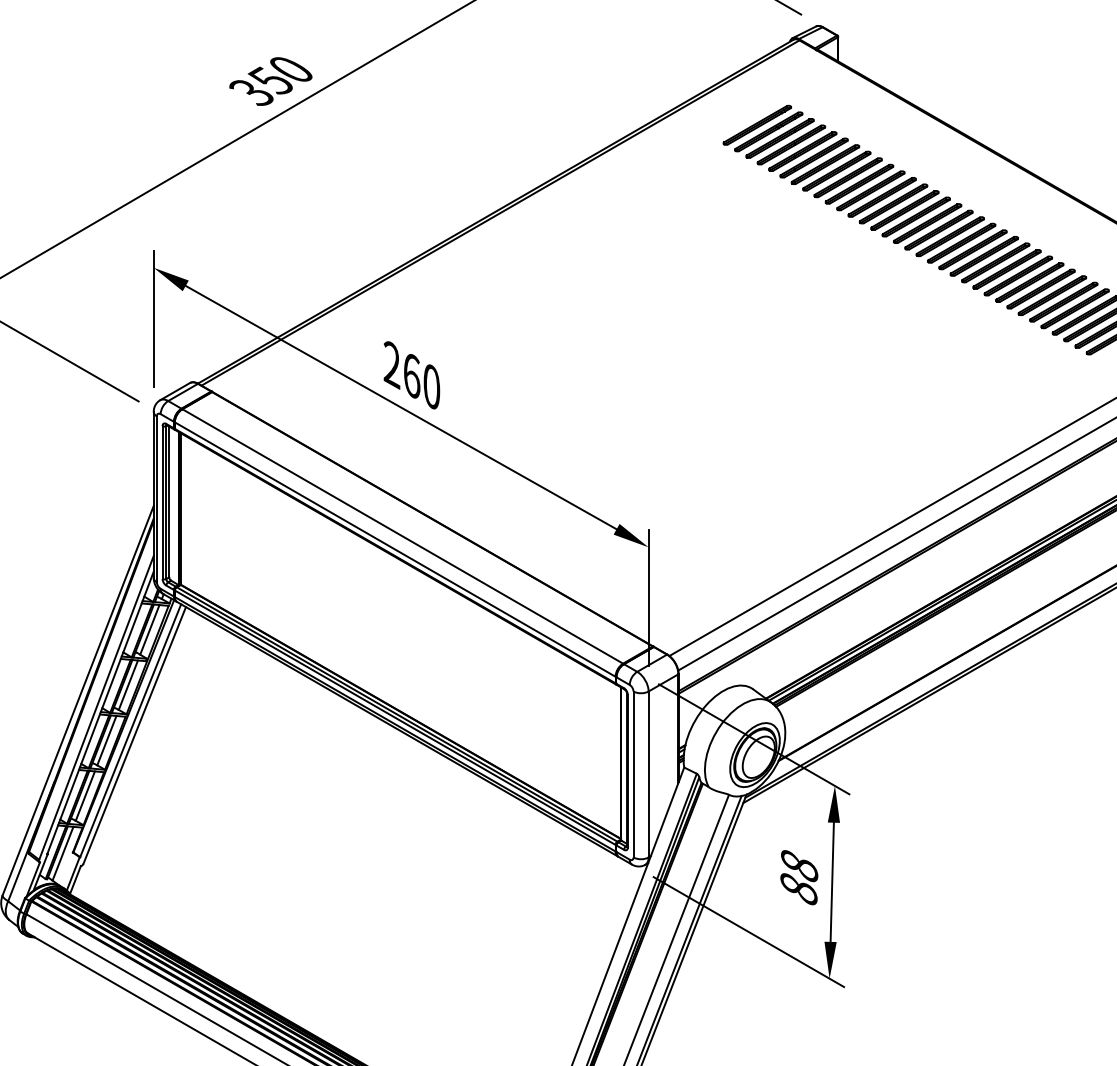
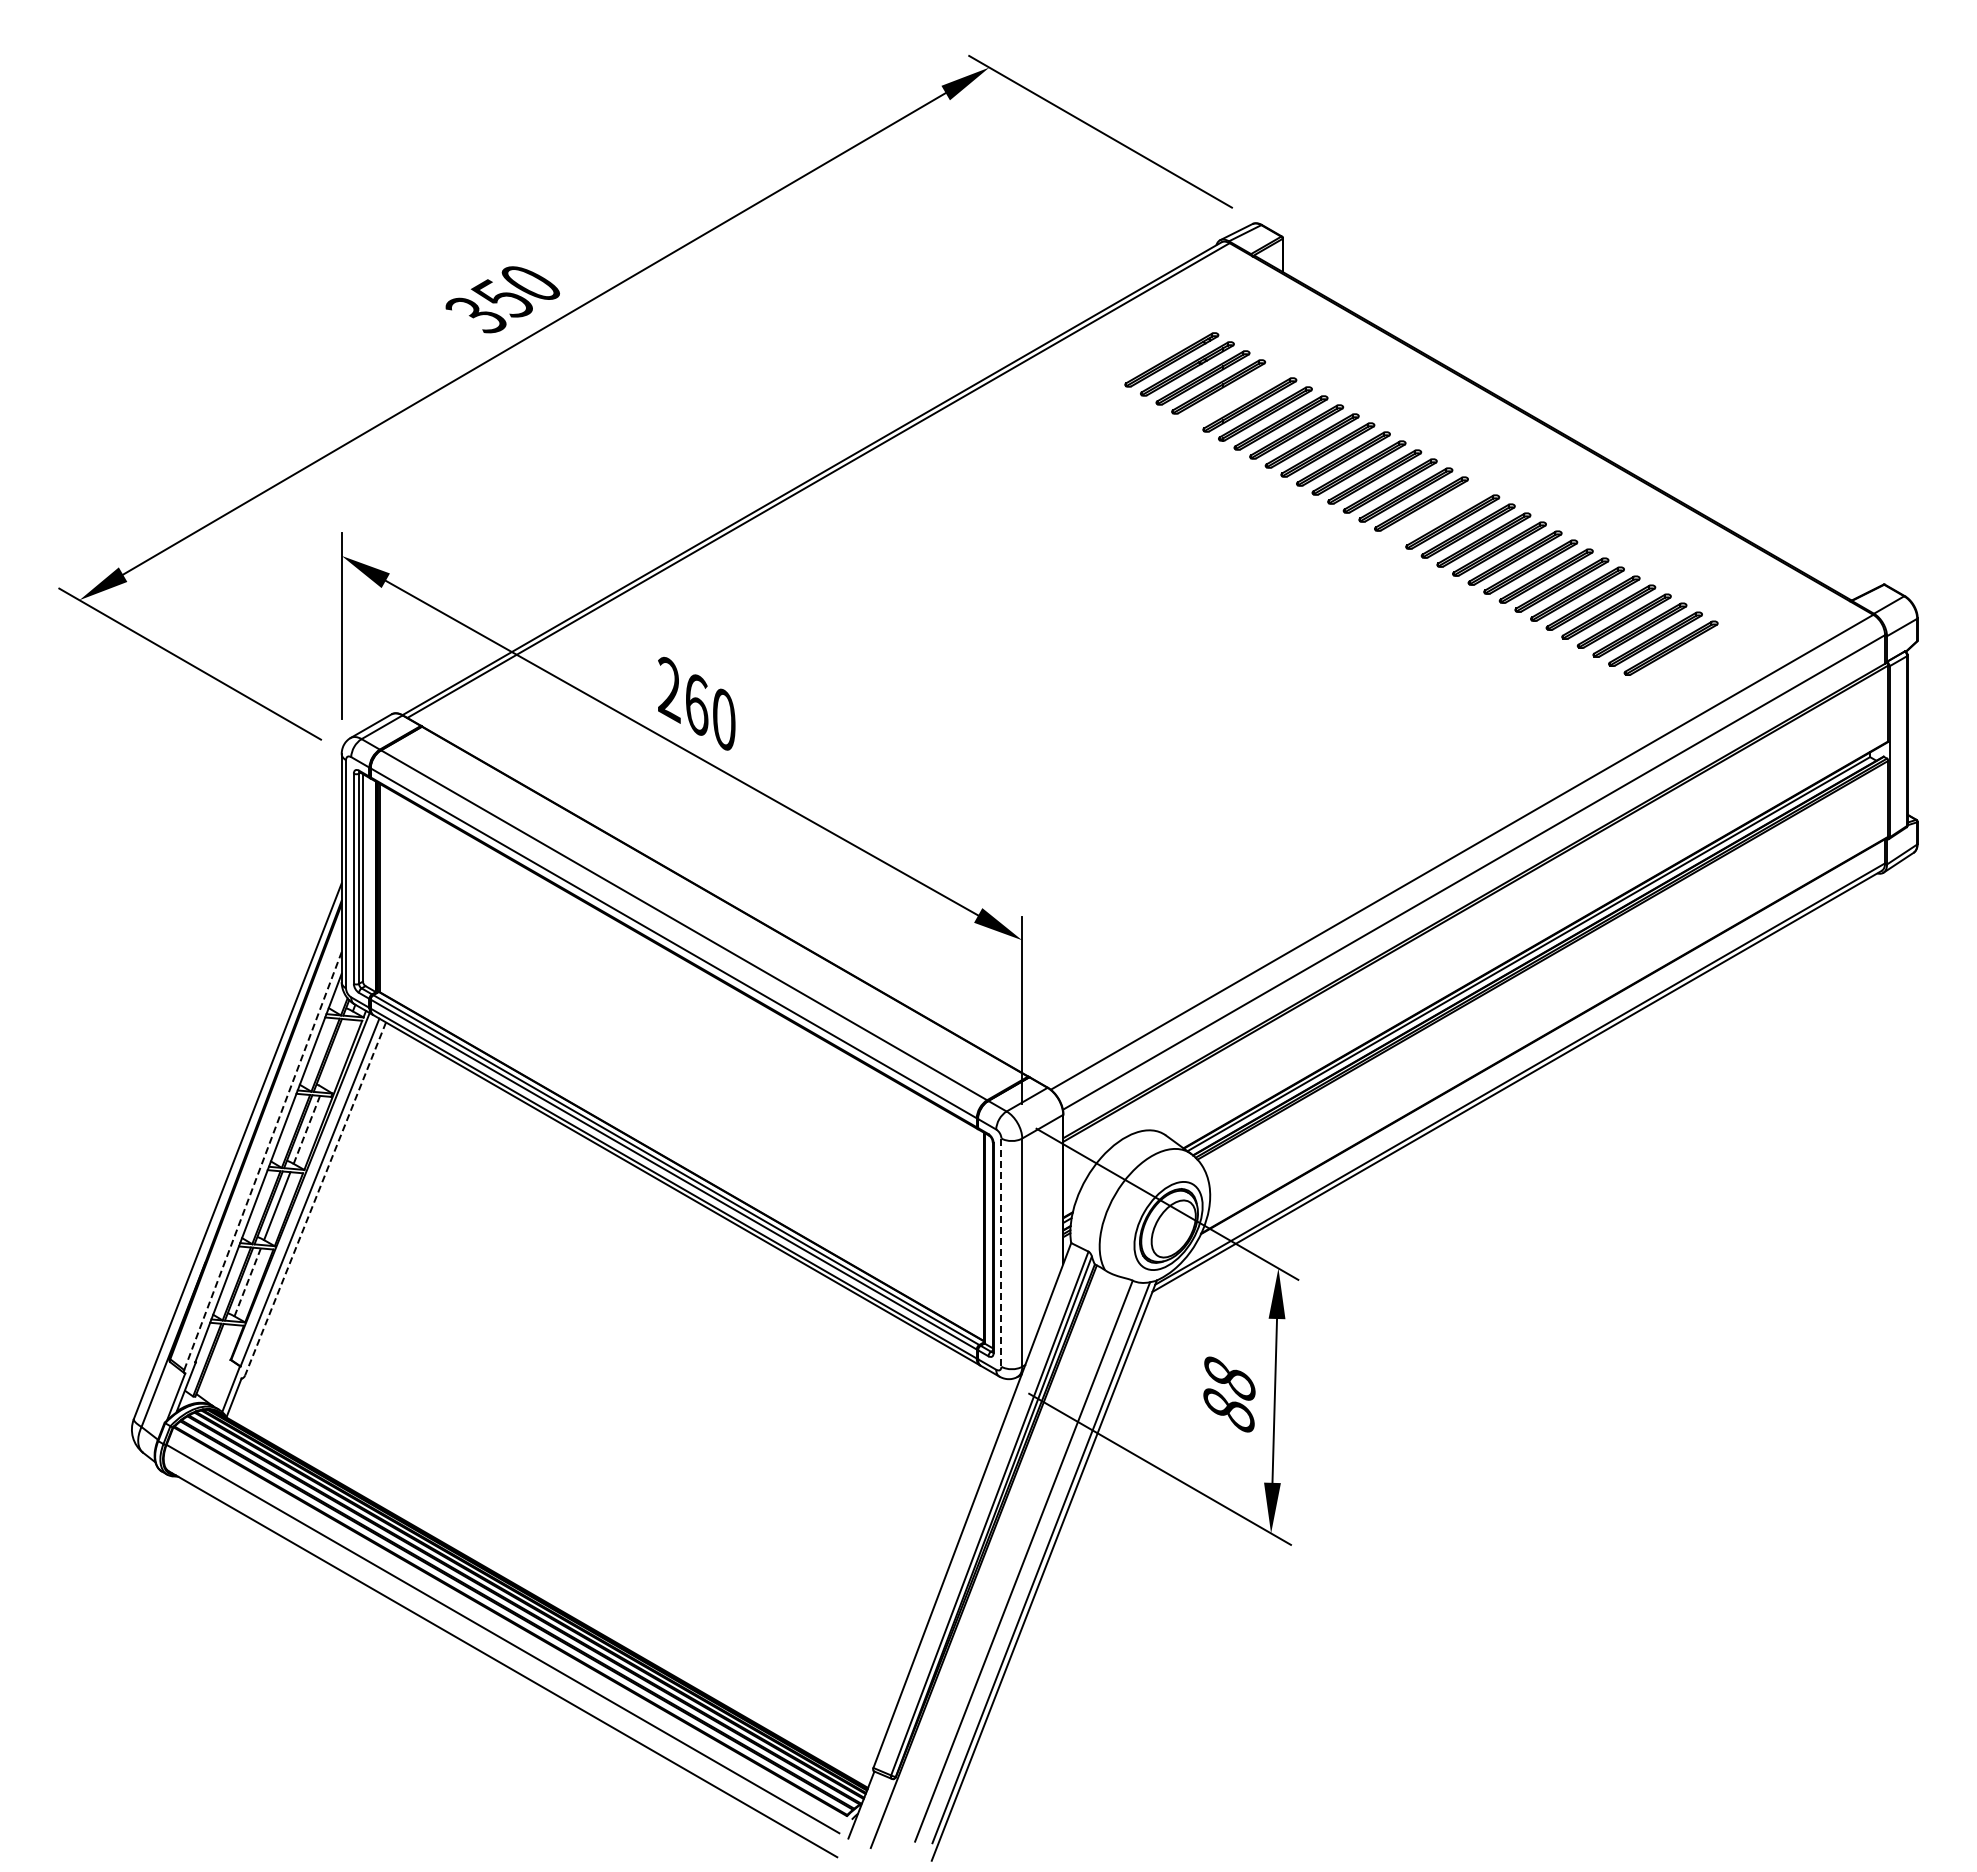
part: (802, 151) -> (1233, 395), removed
part: (949, 236) -> (1436, 512), removed
line: (149, 629) -> (336, 1053), removed
line: (128, 684) -> (307, 1129), solid -> dashed
line: (96, 707) -> (263, 1160), solid -> dashed
line: (134, 735) -> (315, 1199), solid -> dashed
line: (633, 775) -> (1001, 1253), solid -> dashed
line: (85, 795) -> (247, 1281), solid -> dashed
line: (62, 853) -> (216, 1361), removed

